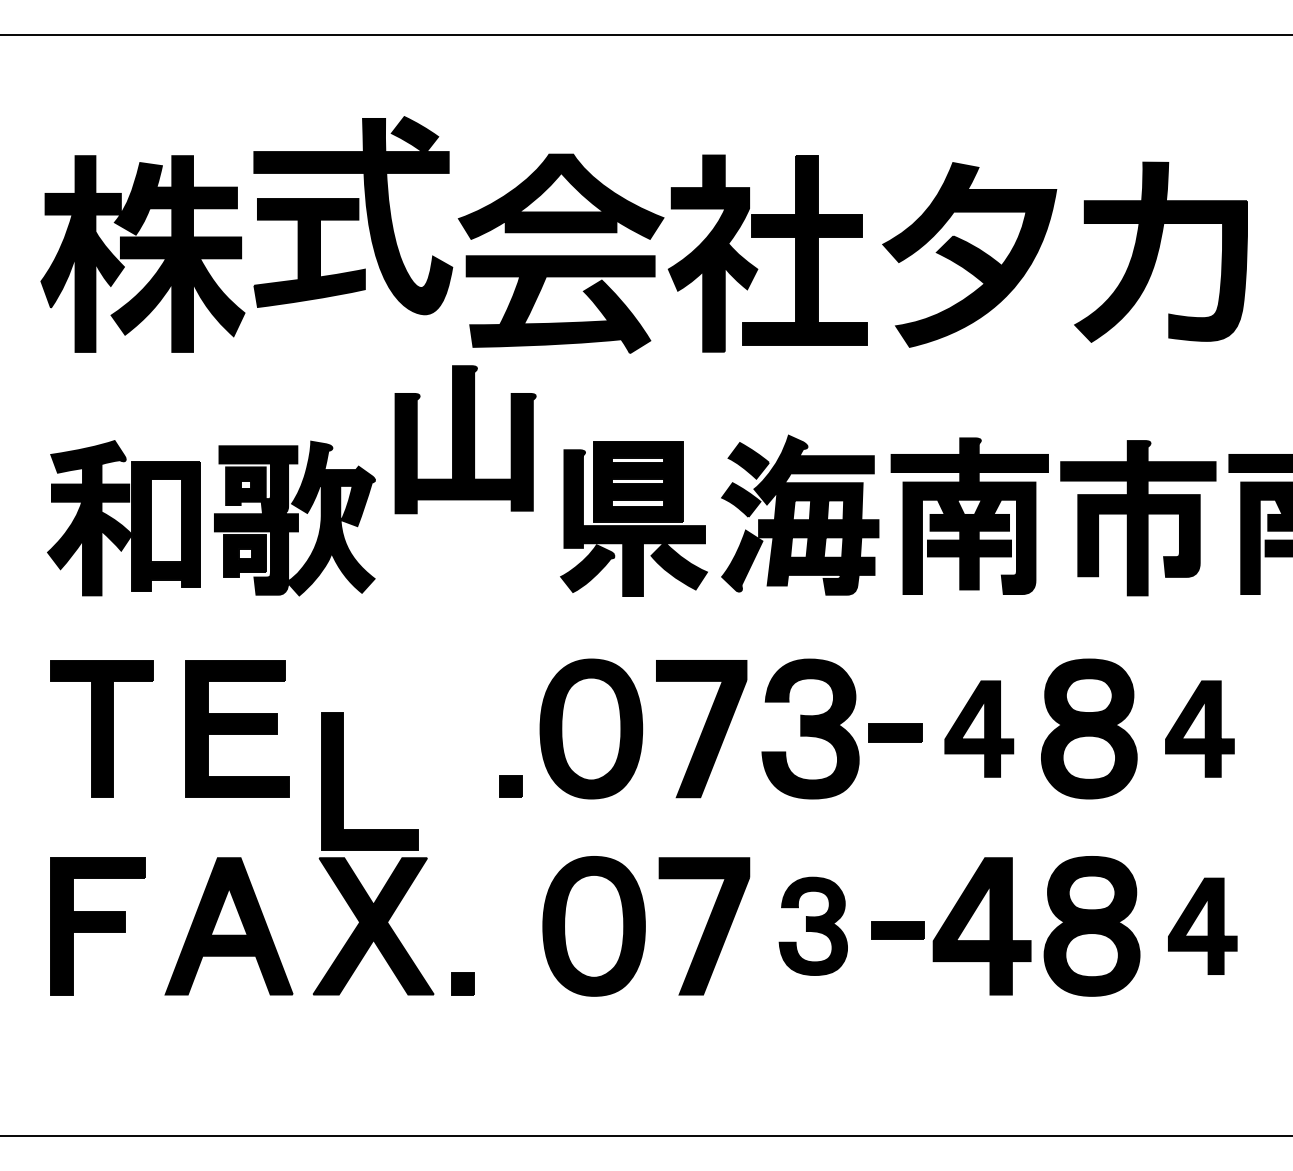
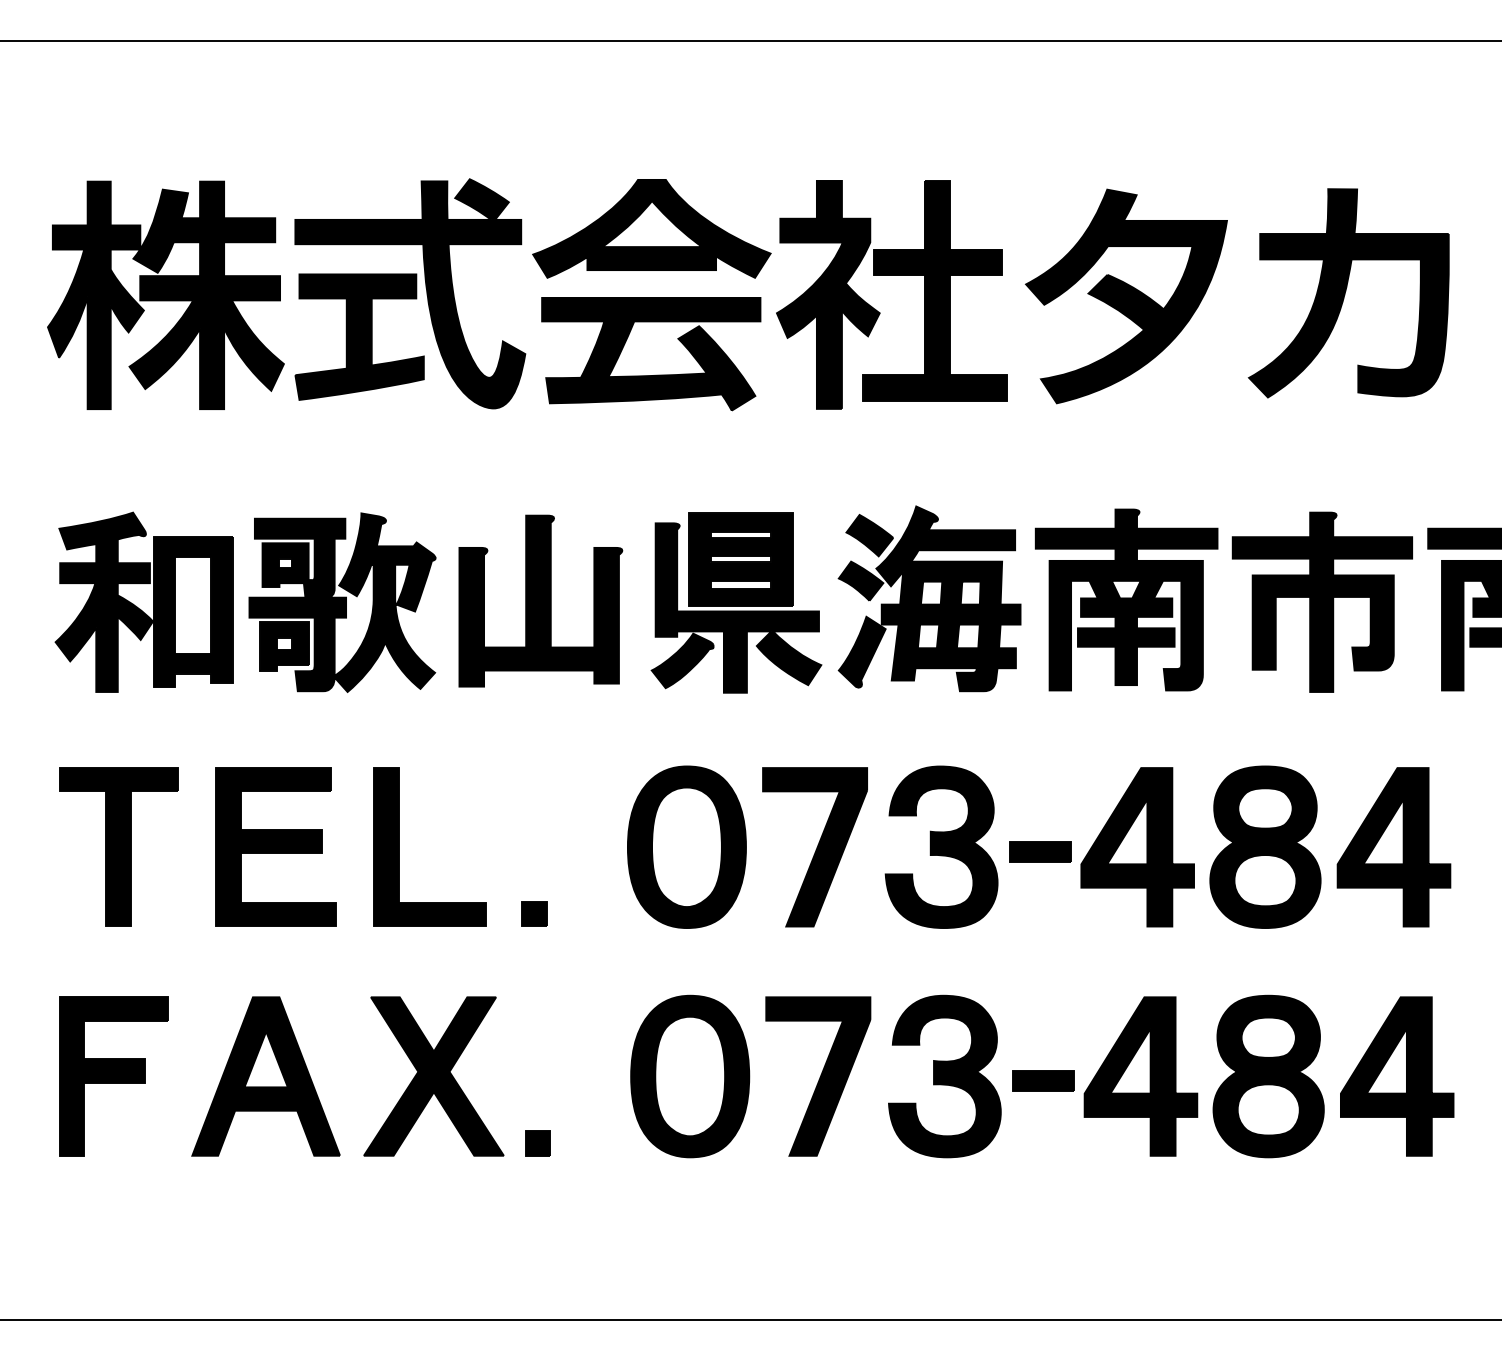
part: (353, 215) -> (410, 293), moved
part: (465, 439) -> (540, 600), moved
part: (979, 729) -> (1137, 847), size x1.43
part: (1199, 729) -> (1393, 847), size x1.43
part: (343, 780) -> (399, 846), moved
part: (510, 786) -> (534, 913), moved
part: (813, 926) -> (944, 1076), size x1.43
part: (1202, 926) -> (1397, 1076), size x1.43

